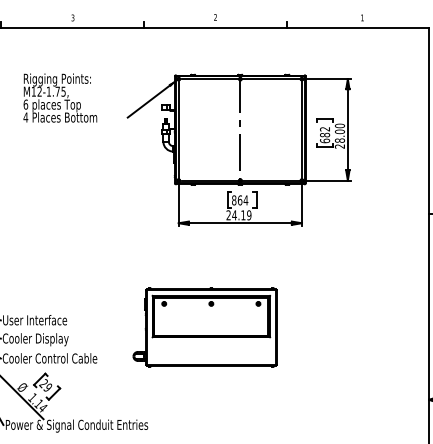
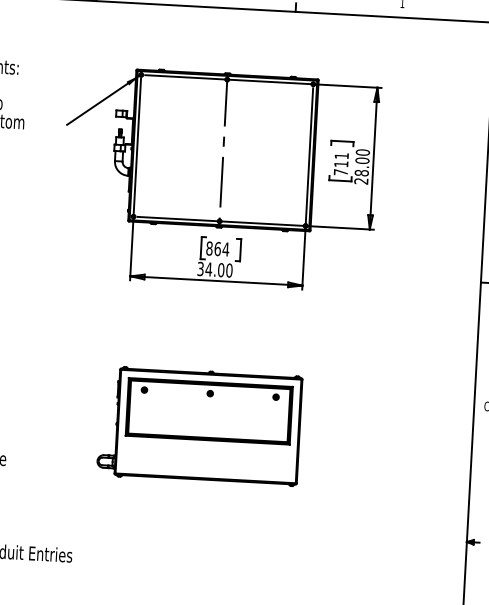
text: (325, 135) -> (341, 164), 682 -> 711
text: (238, 215) -> (214, 269), 24.19 -> 34.00
part: (204, 327) -> (198, 426), moved

